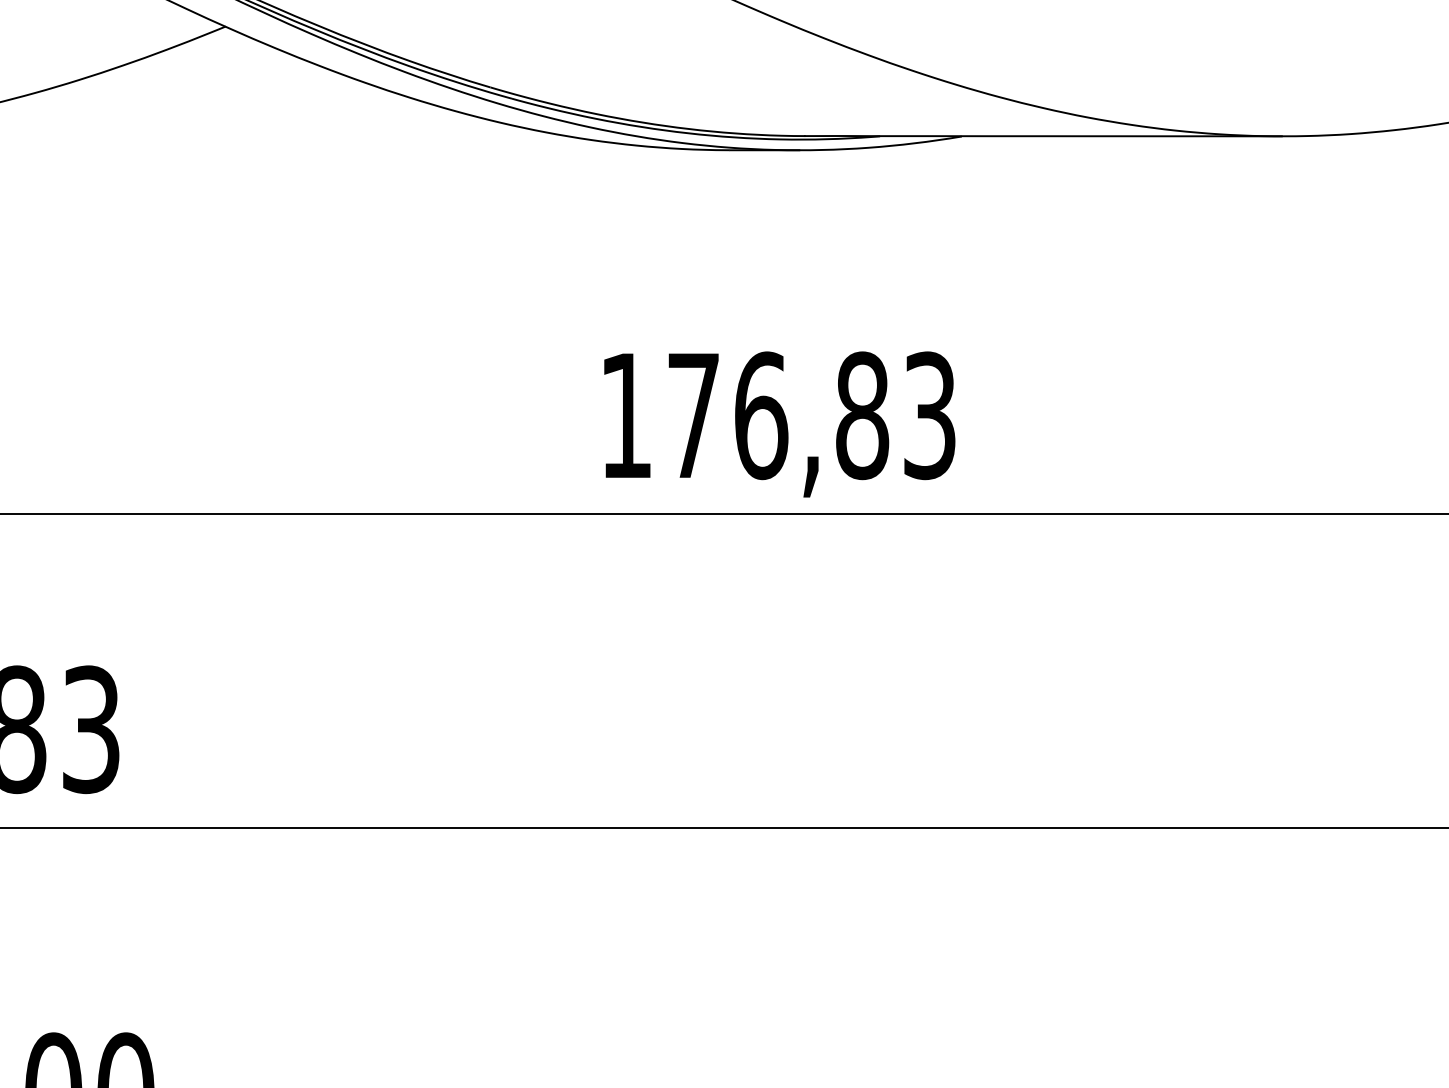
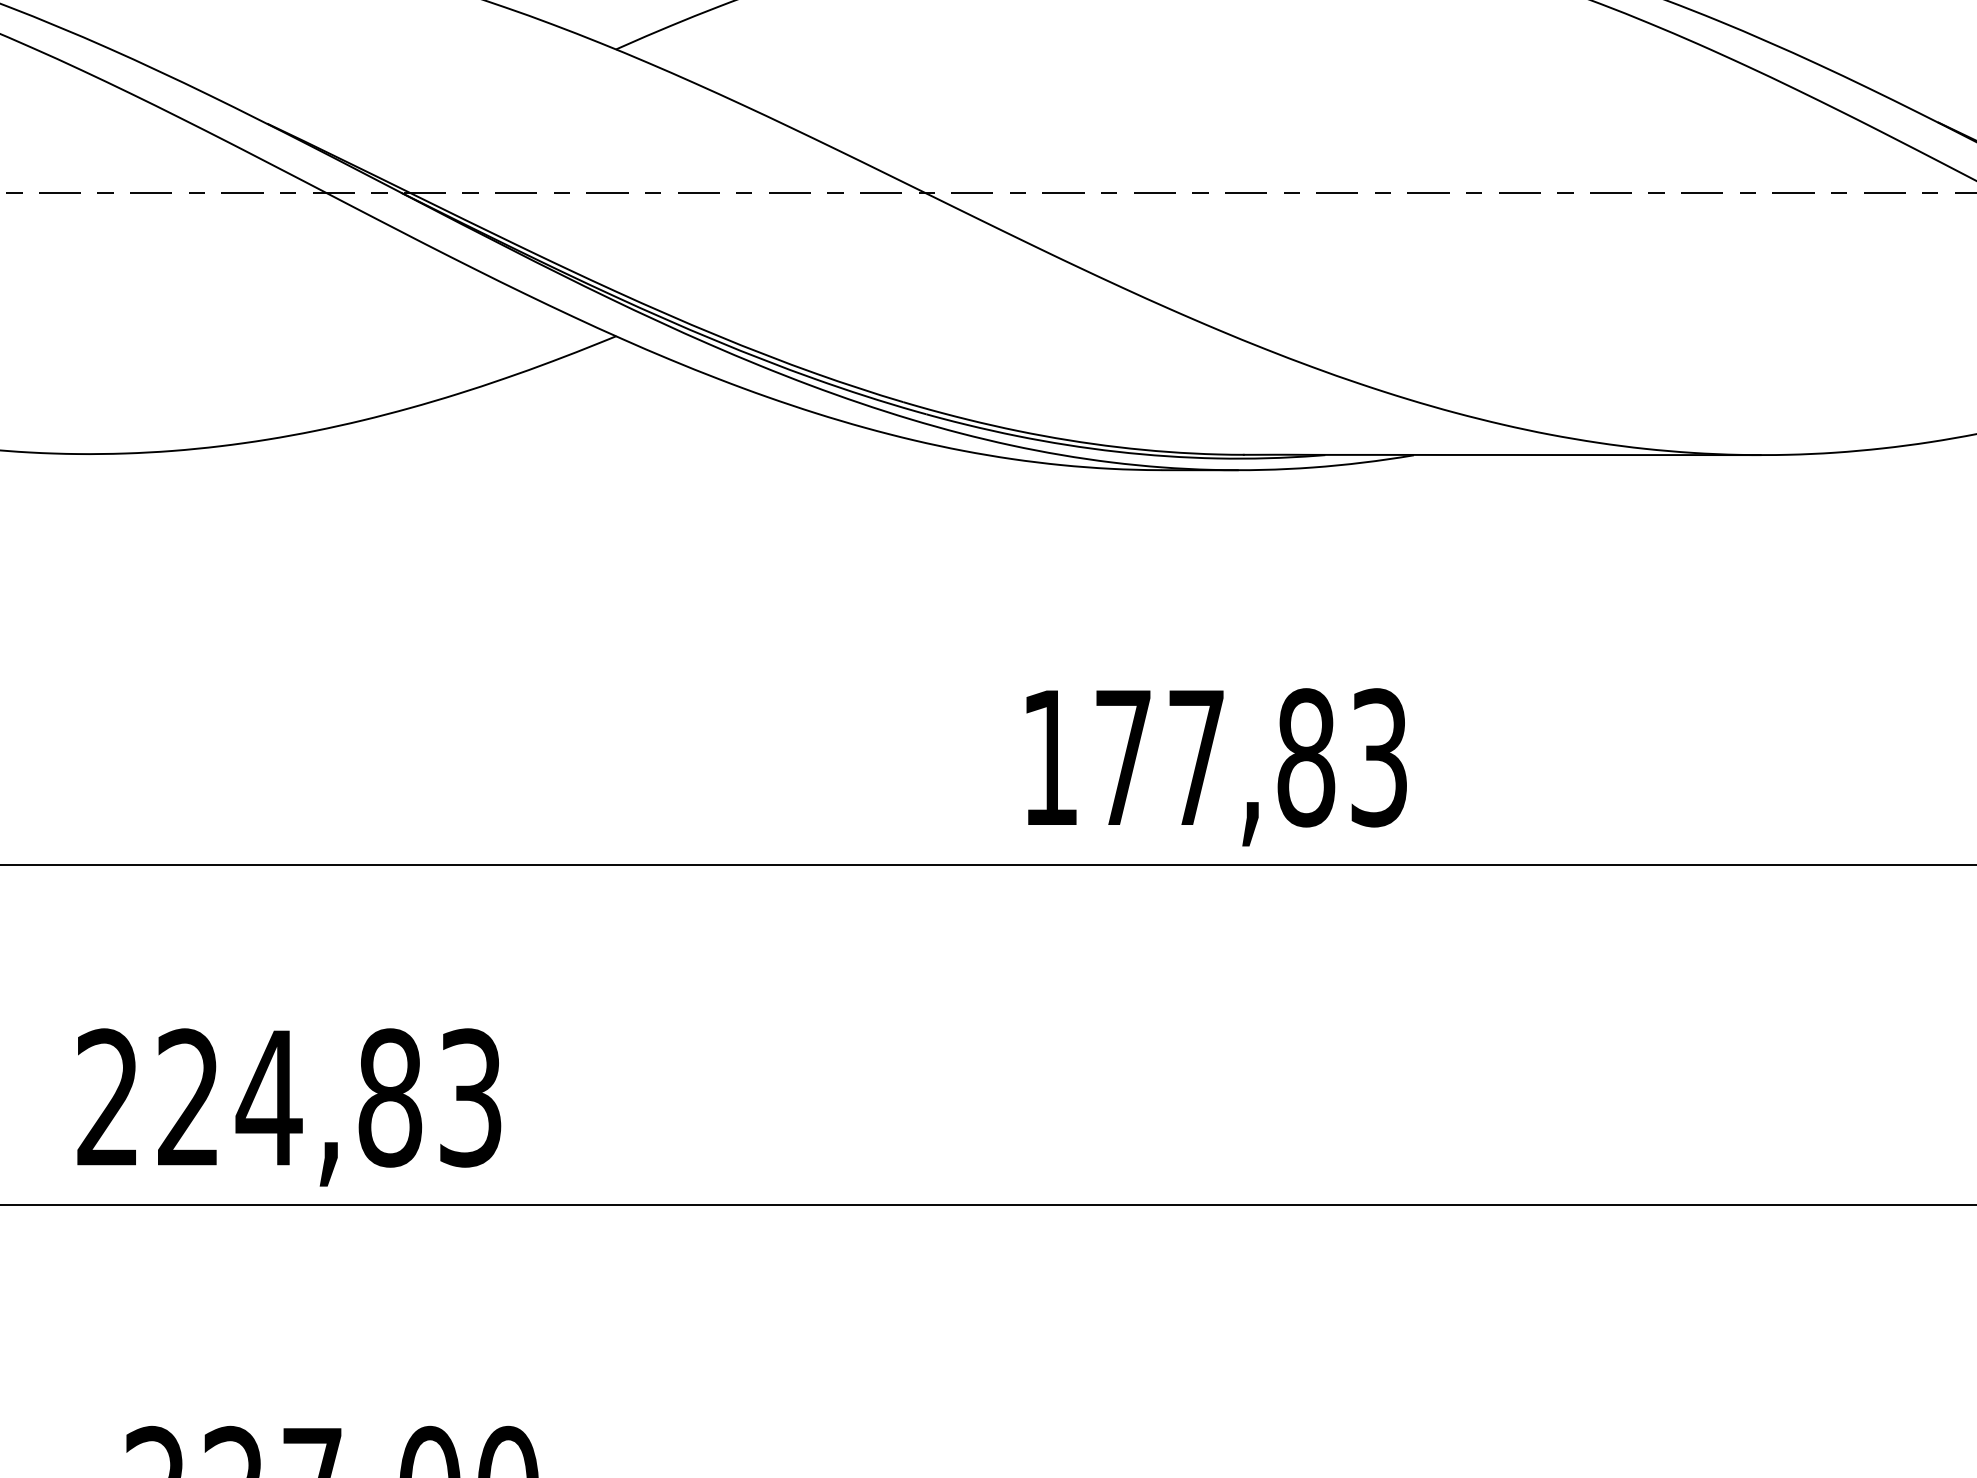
text: (762, 415) -> (1197, 757), 176,83 -> 177,83

